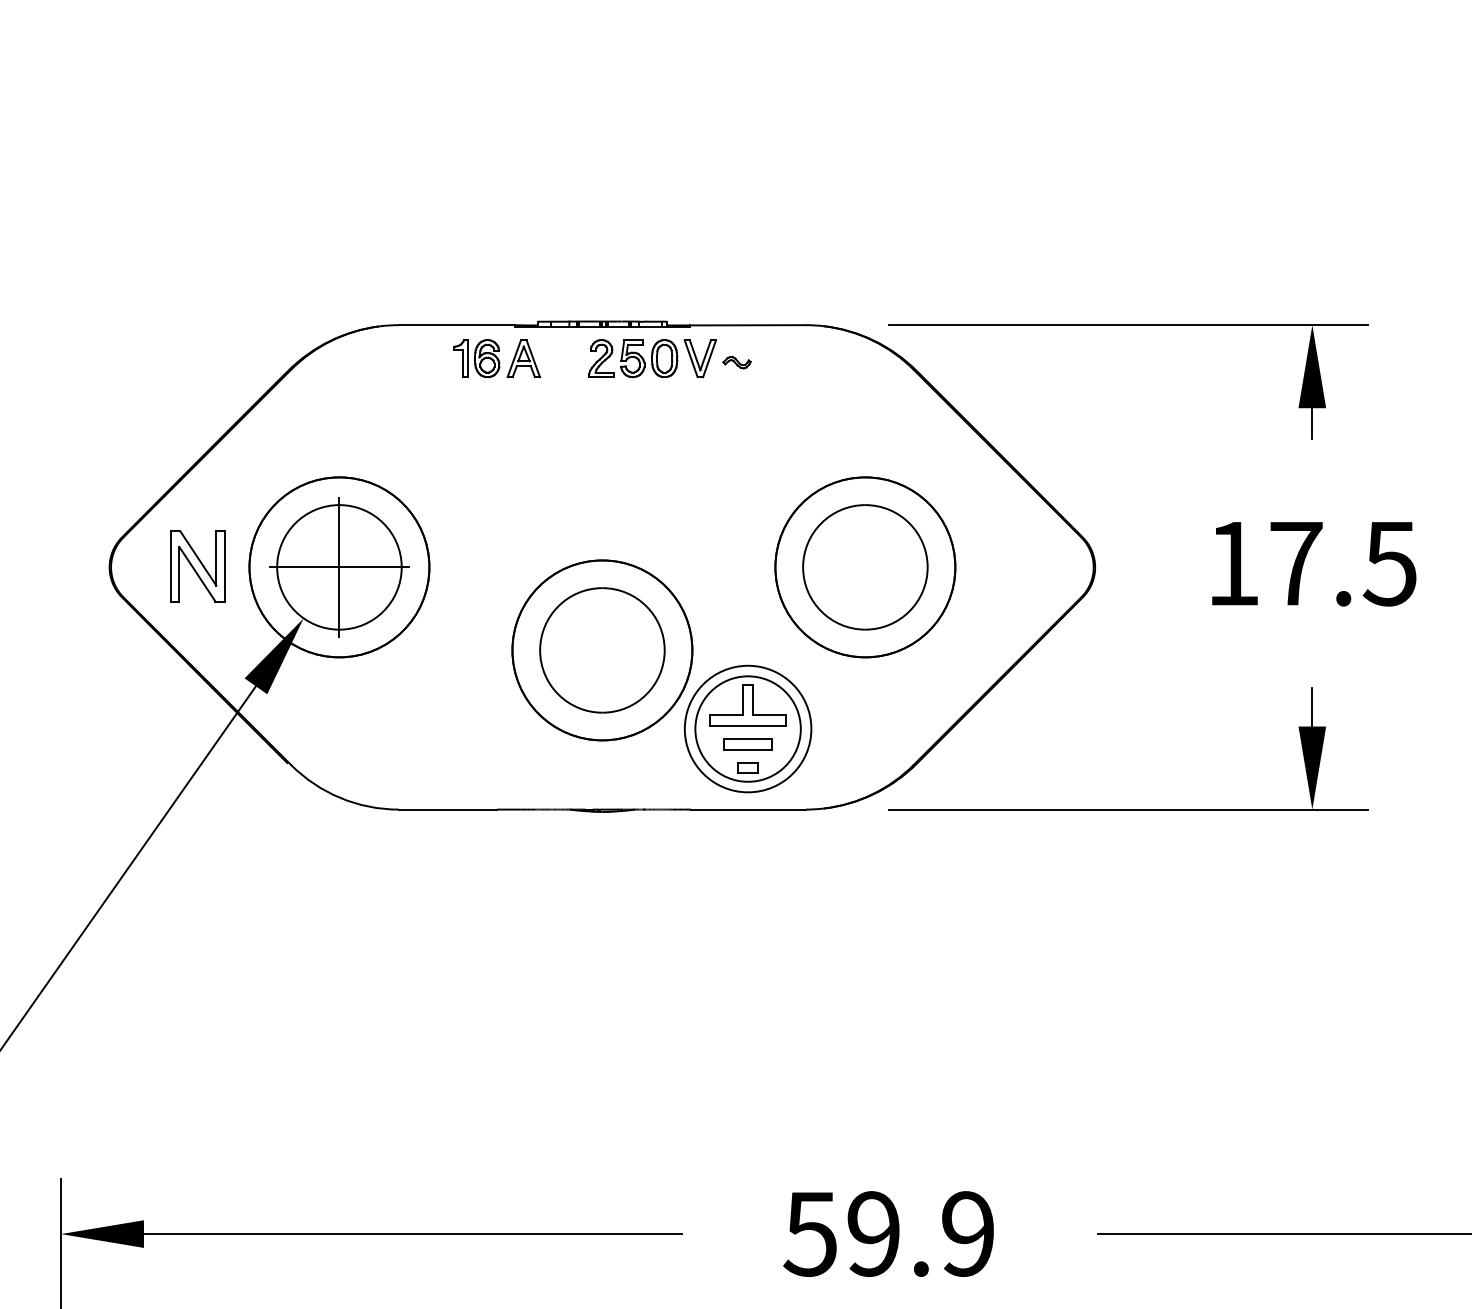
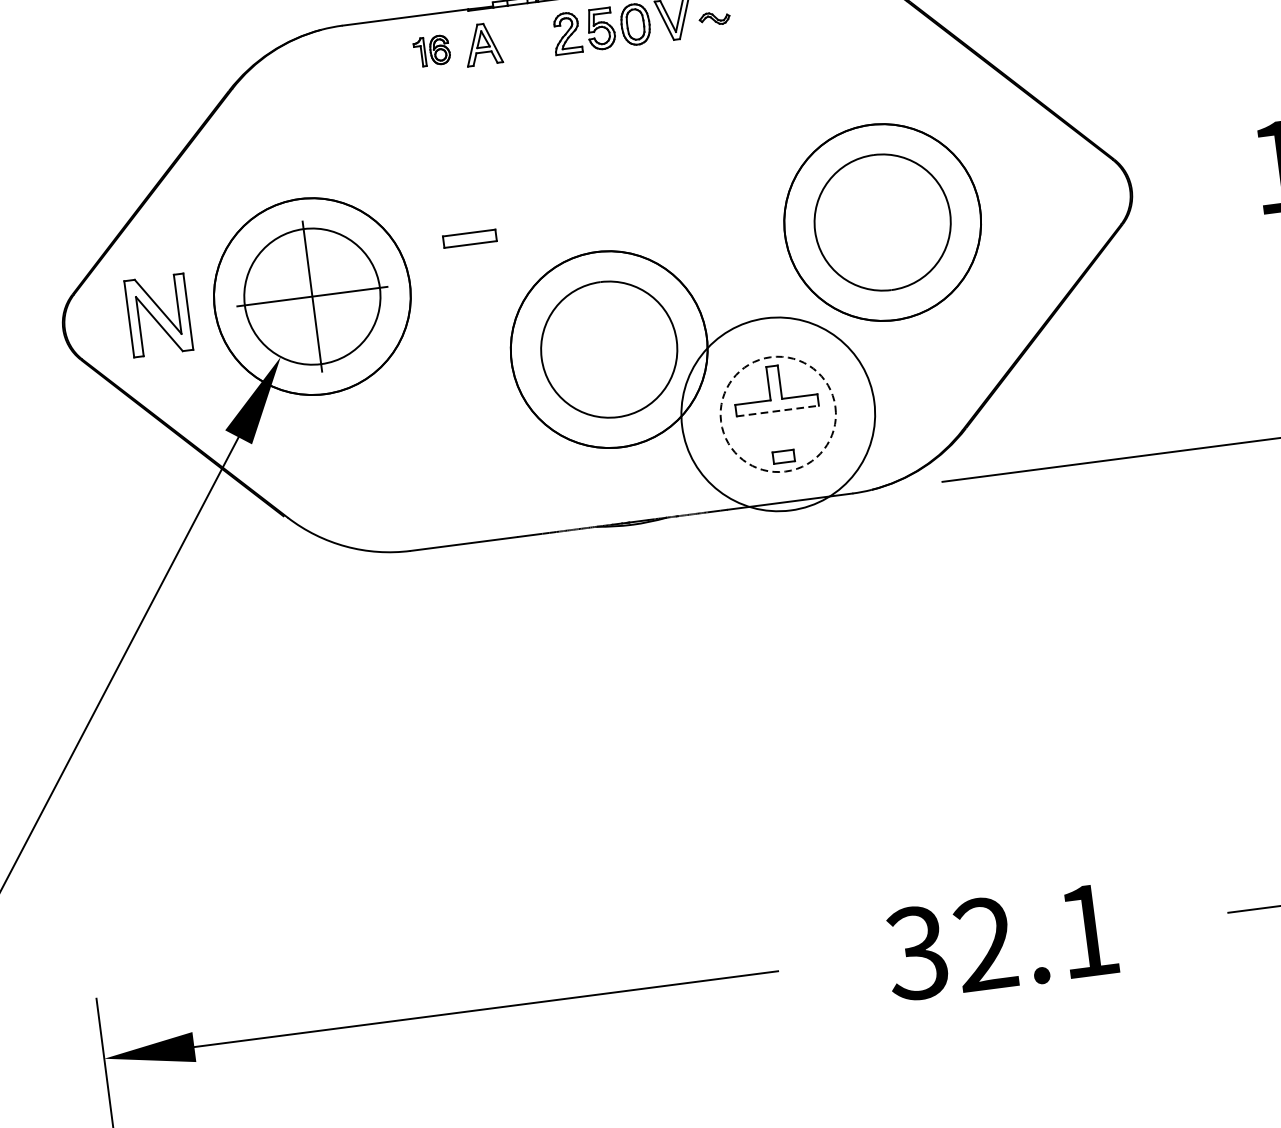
part: (476, 358) -> (431, 50), size x0.7
line: (748, 725) -> (778, 410), solid -> dashed
circle: (747, 728) -> (777, 413), size x1.4
circle: (747, 728) -> (777, 413), solid -> dashed
part: (747, 744) -> (469, 238), moved
text: (888, 1233) -> (1001, 941), 59.9 -> 32.1

